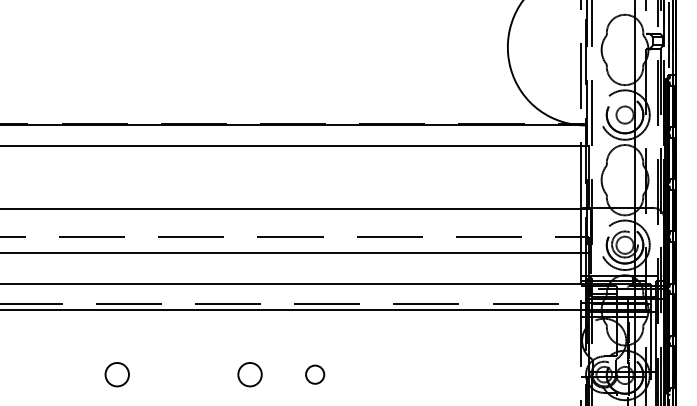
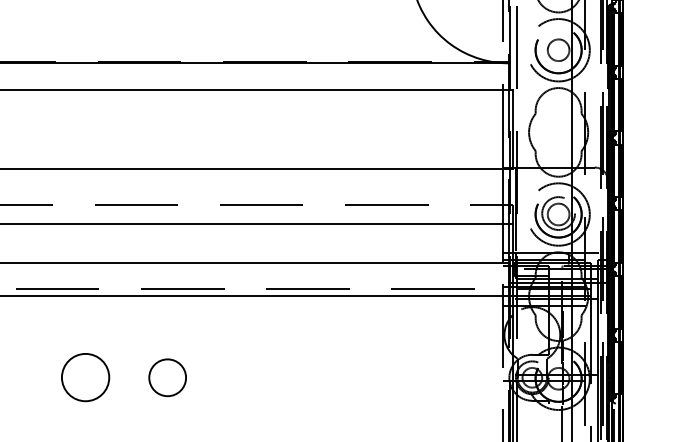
circle: (249, 374) -> (84, 377), size x1.6
circle: (315, 374) -> (168, 377), size x1.6

